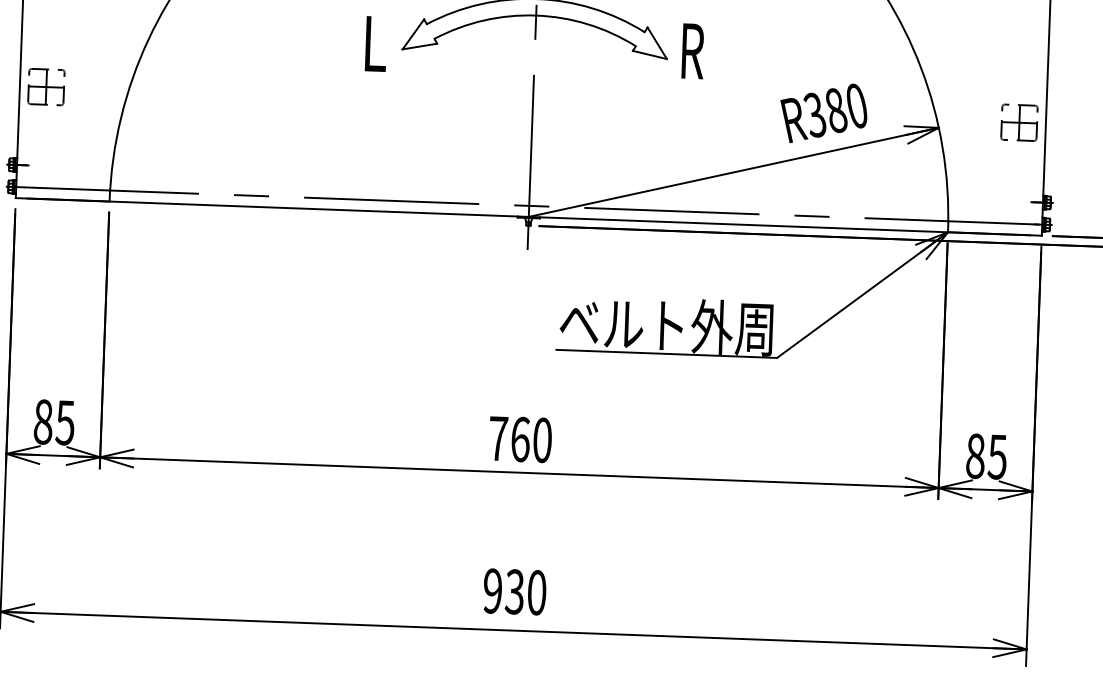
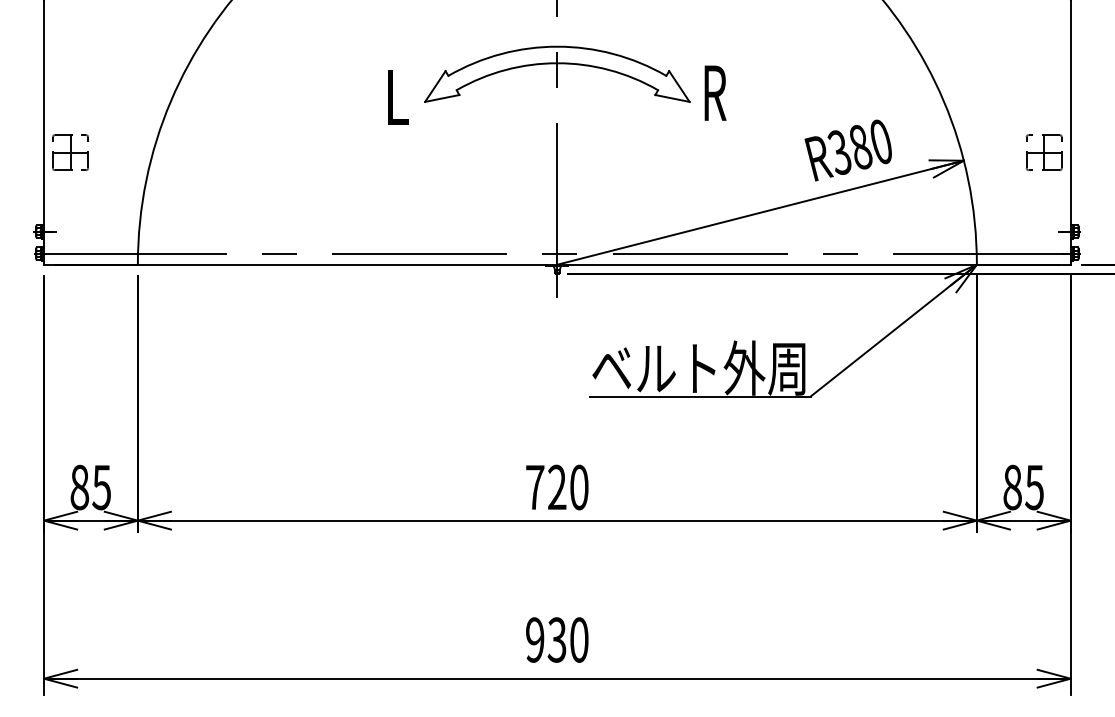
text: (520, 439) -> (557, 487), 760 -> 720

